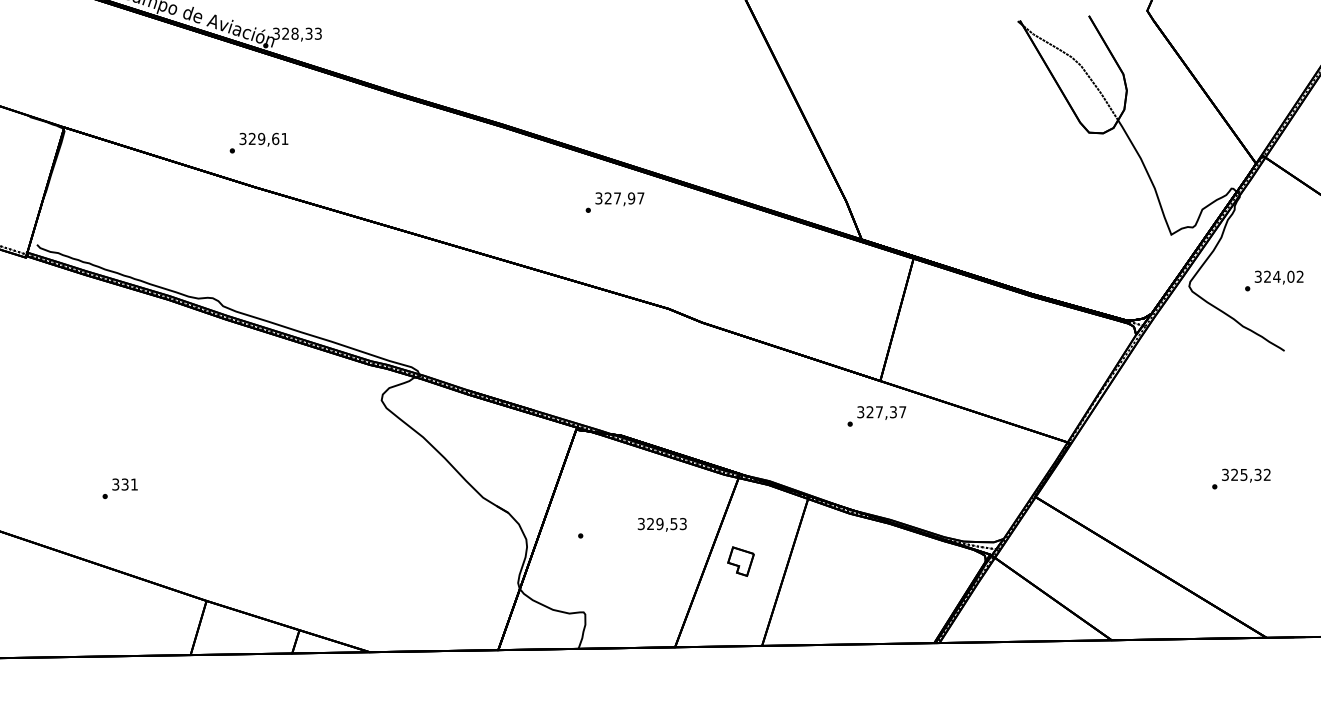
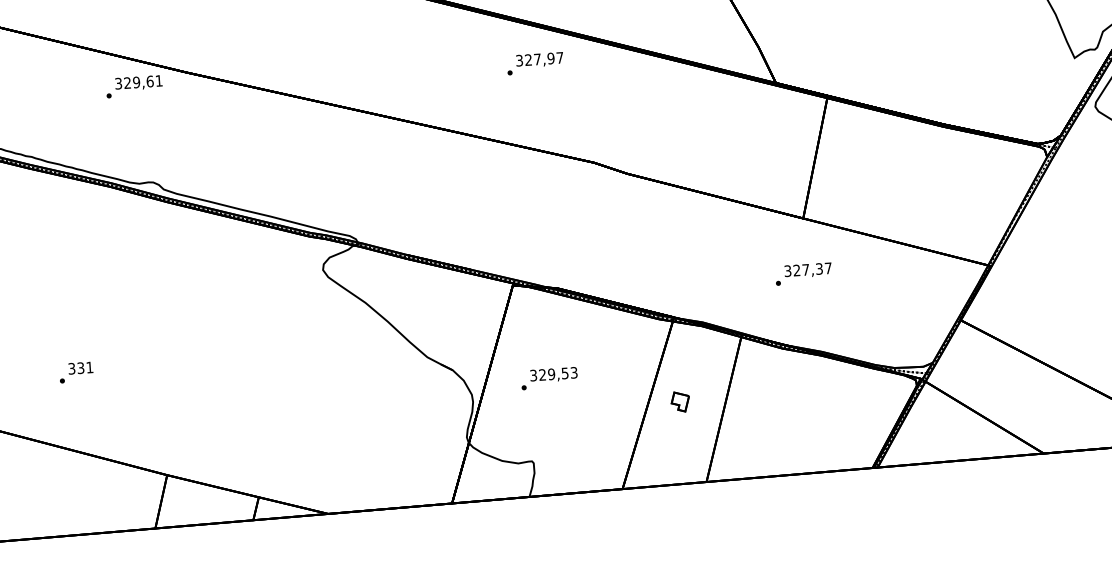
text: (258, 142) -> (133, 86), moved
text: (876, 416) -> (803, 274), moved
text: (661, 524) -> (553, 374), moved
part: (740, 561) -> (680, 401), size x0.71

